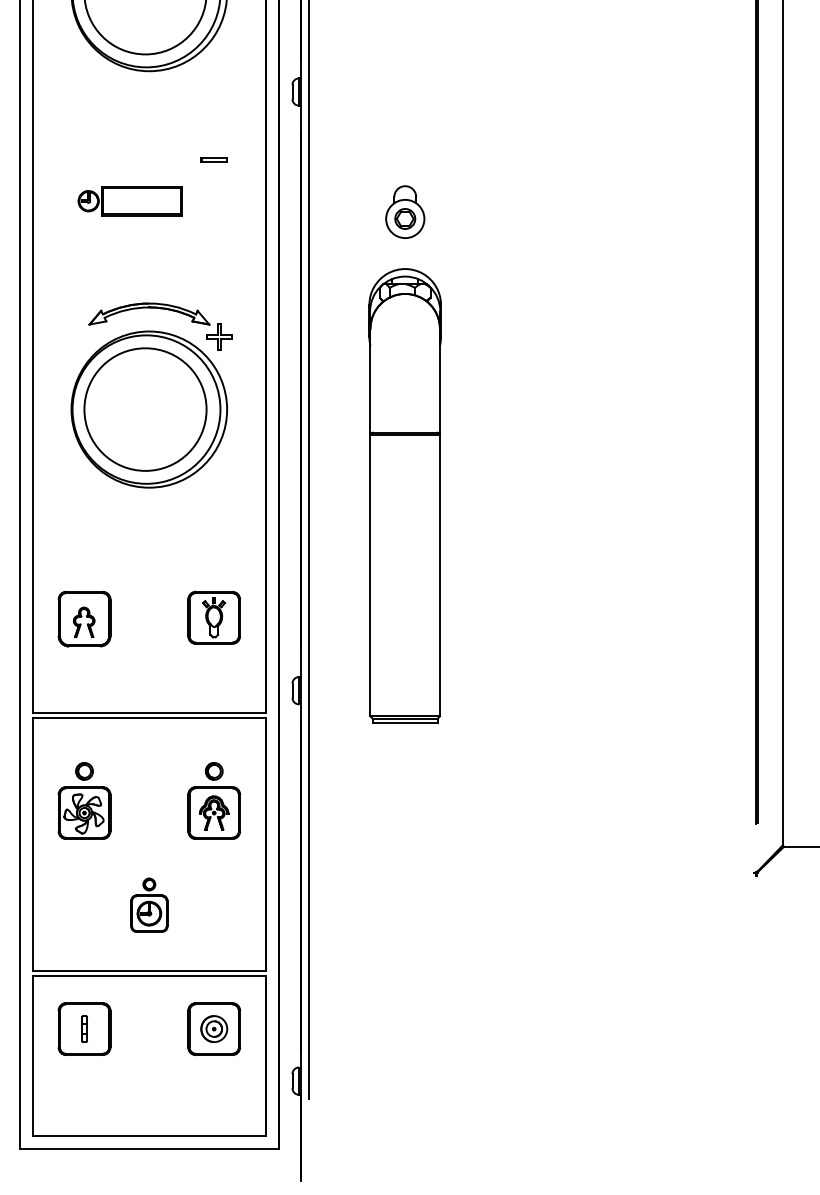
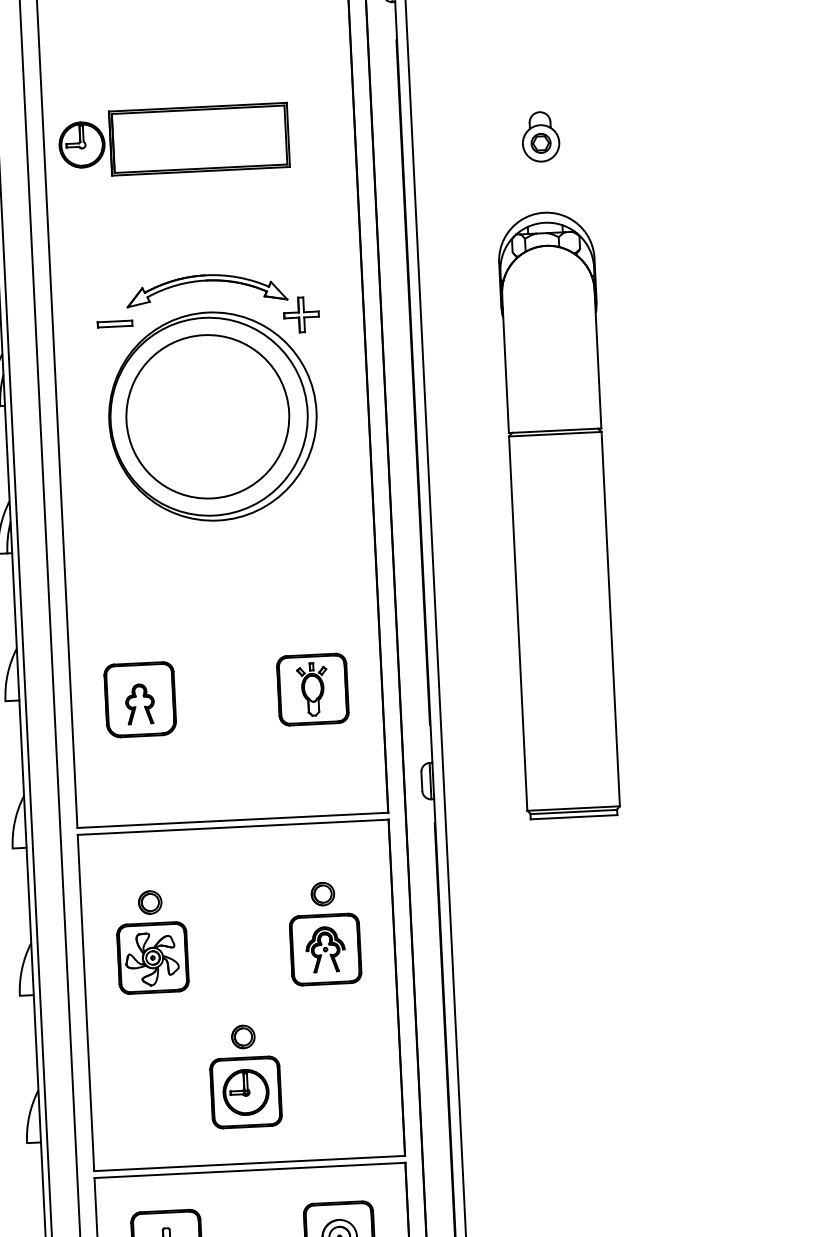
part: (213, 159) -> (113, 323), moved
part: (129, 200) -> (172, 139), size x1.67
part: (404, 211) -> (539, 136), size x0.71
part: (149, 905) -> (245, 1076), size x1.43

